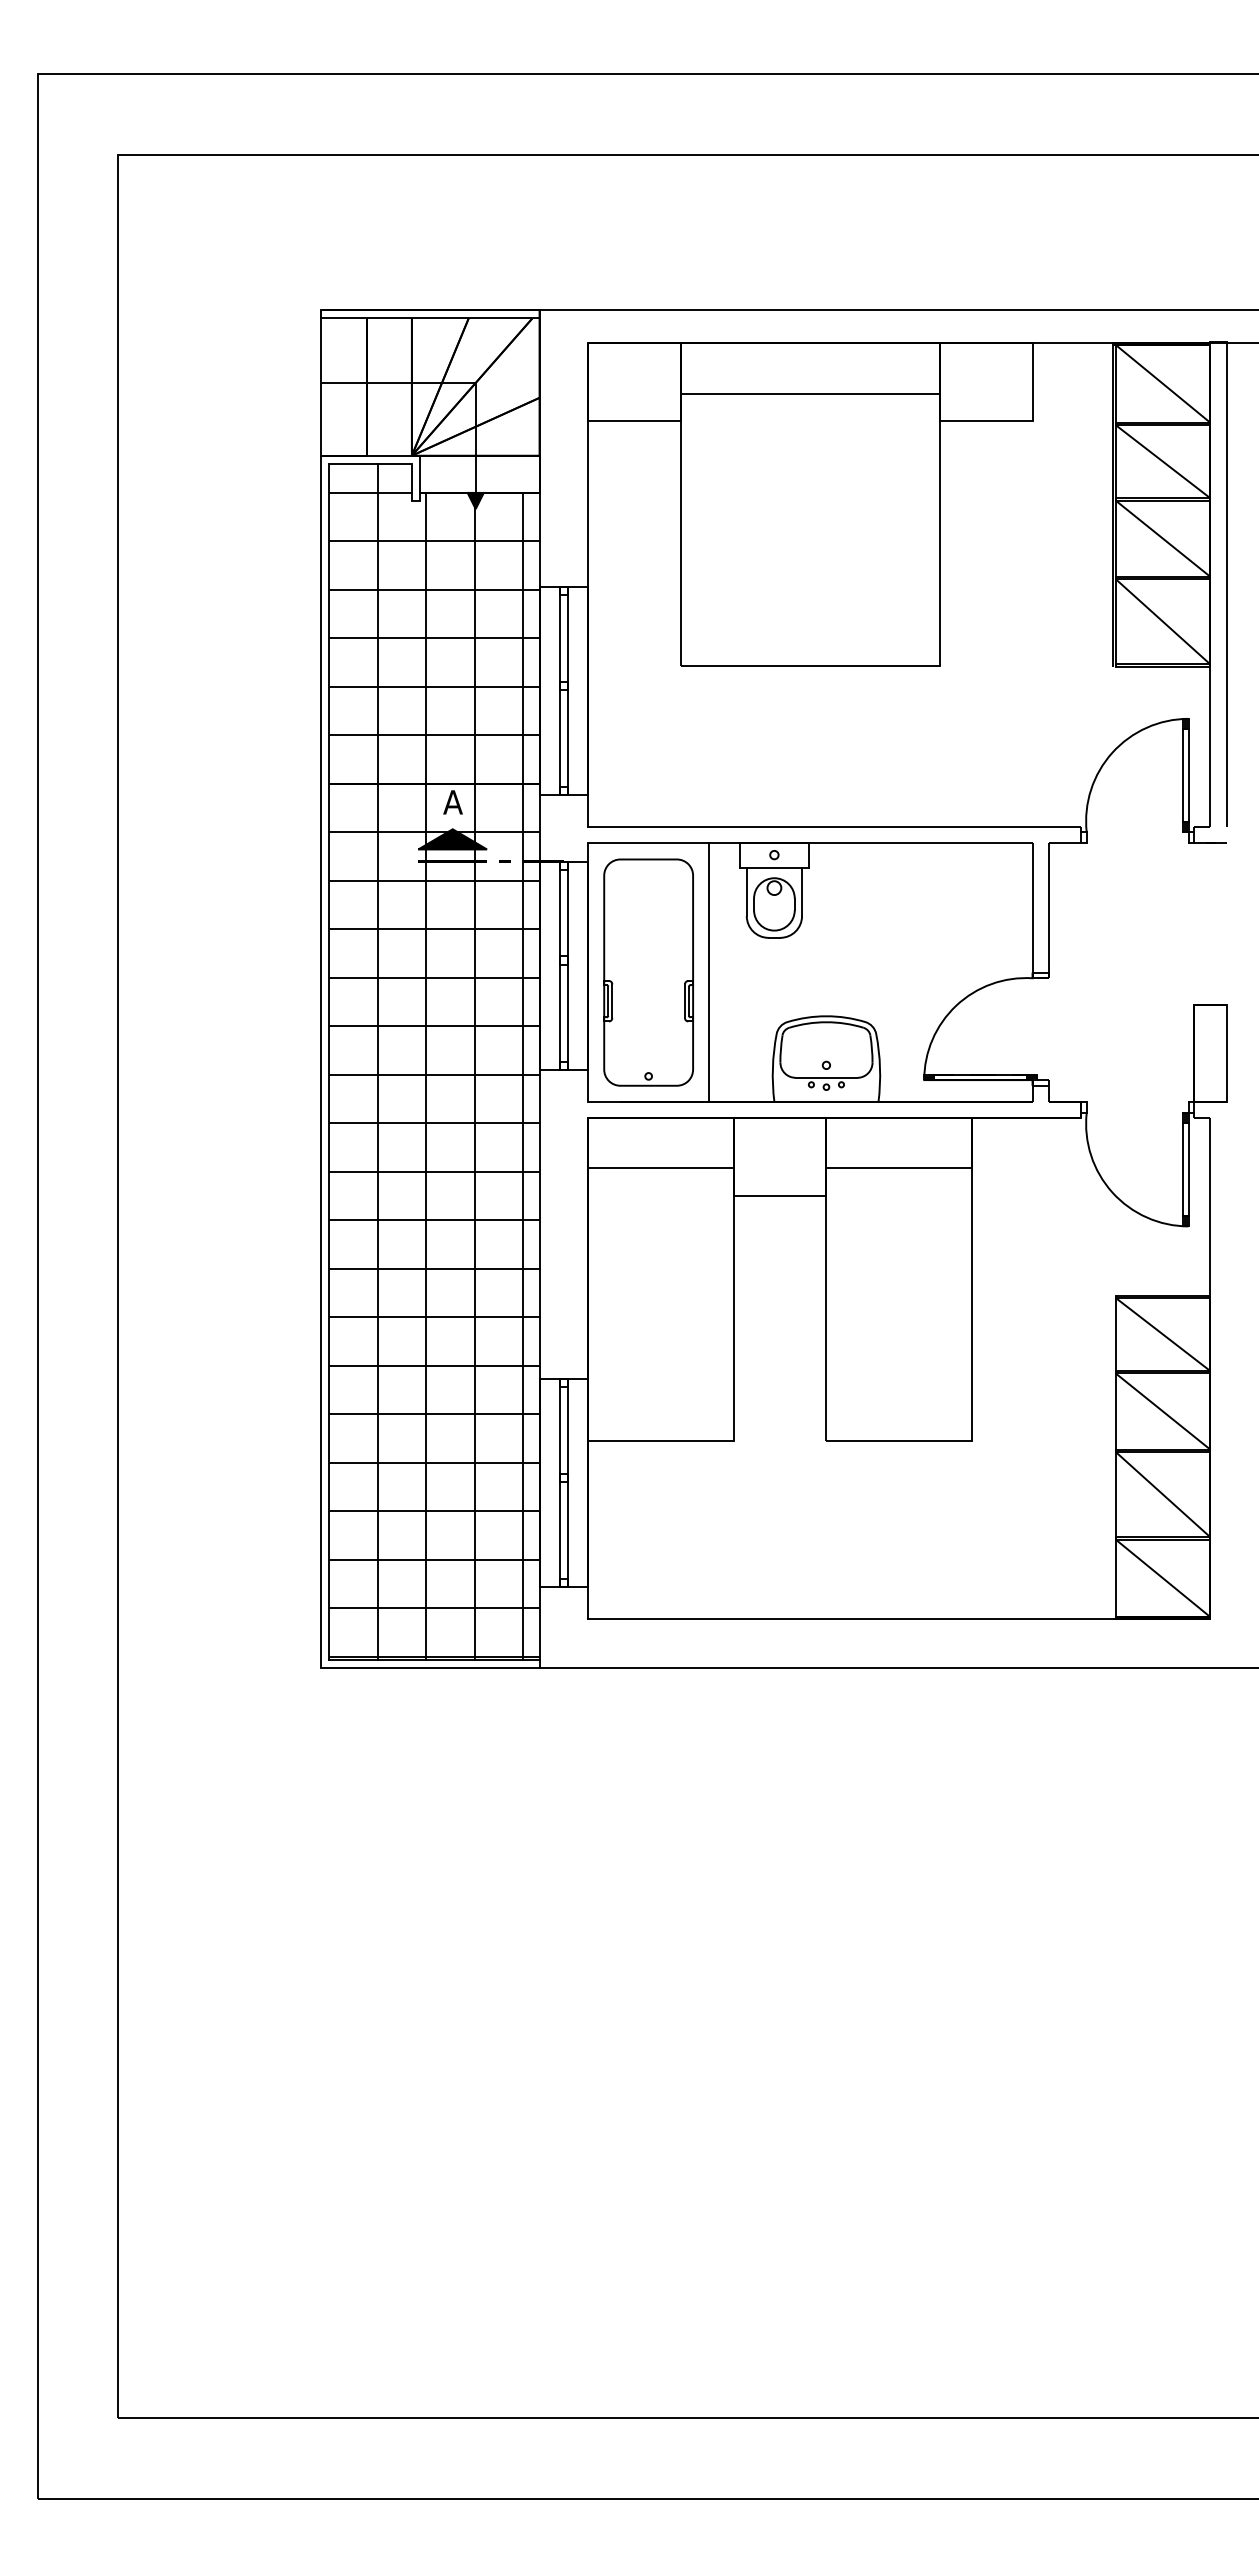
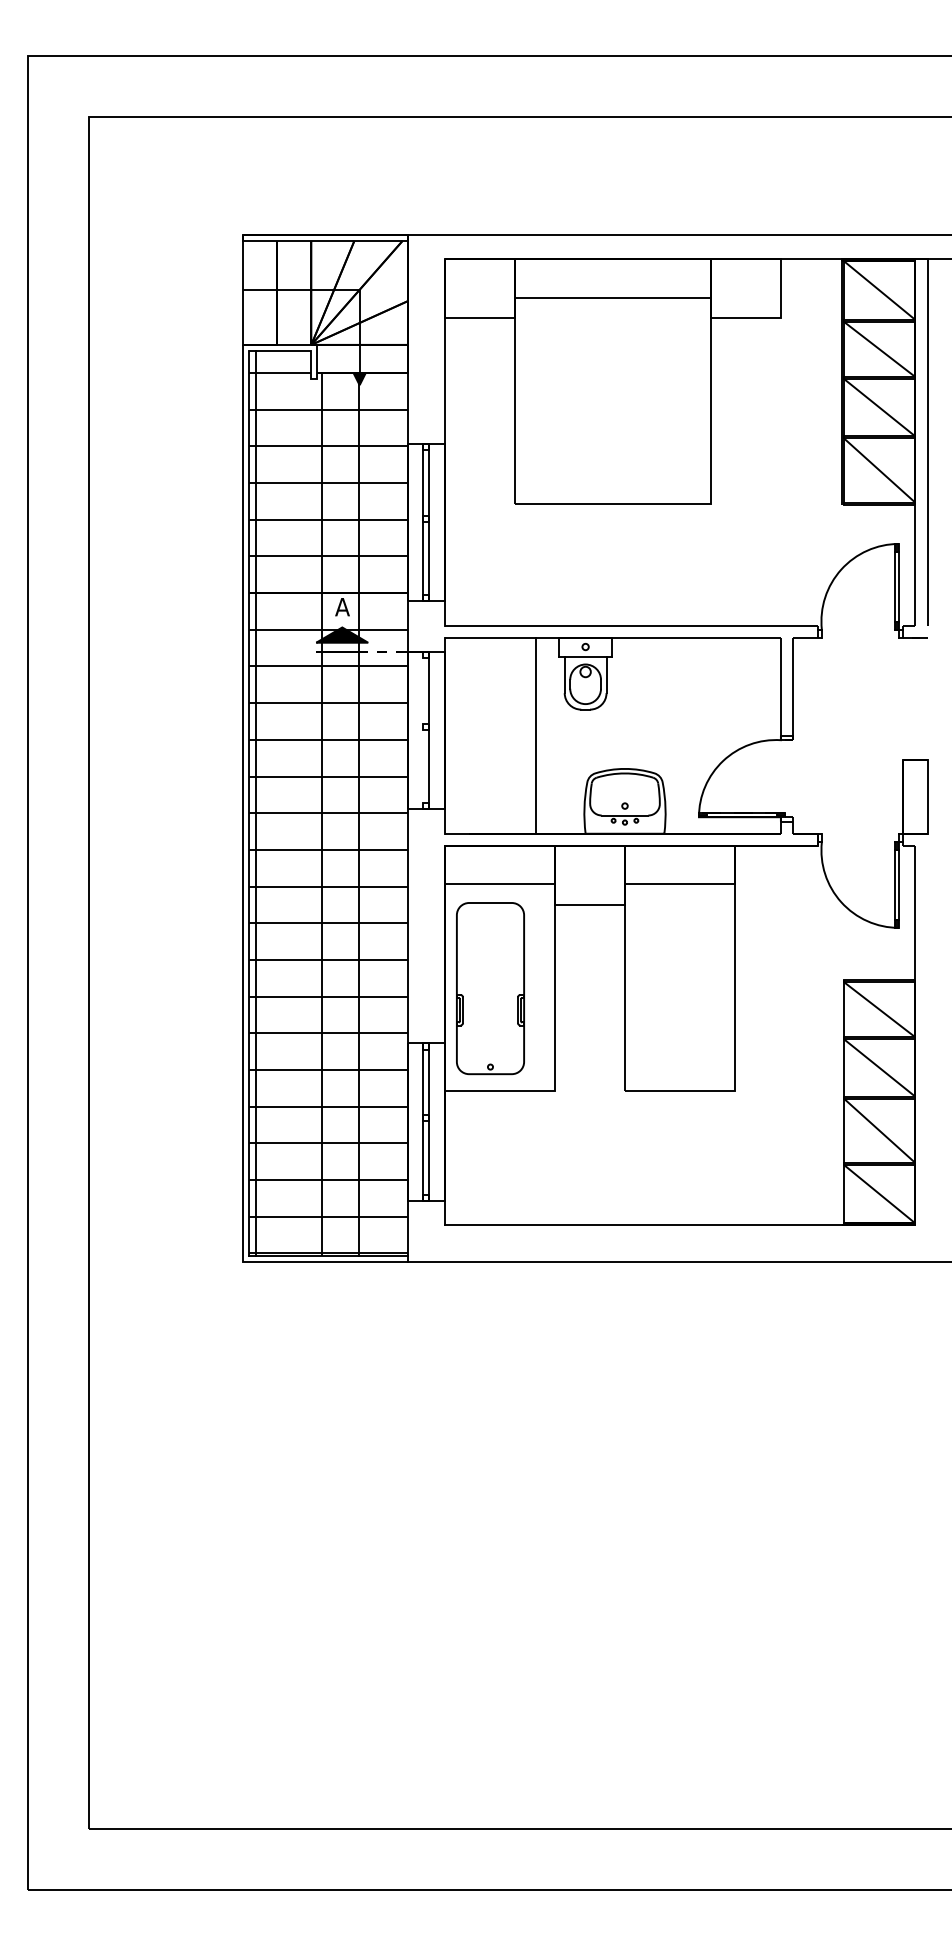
line: (559, 965) -> (423, 730), removed
part: (648, 972) -> (490, 988), moved
line: (377, 1061) -> (255, 803), moved
line: (523, 1075) -> (395, 813), removed

